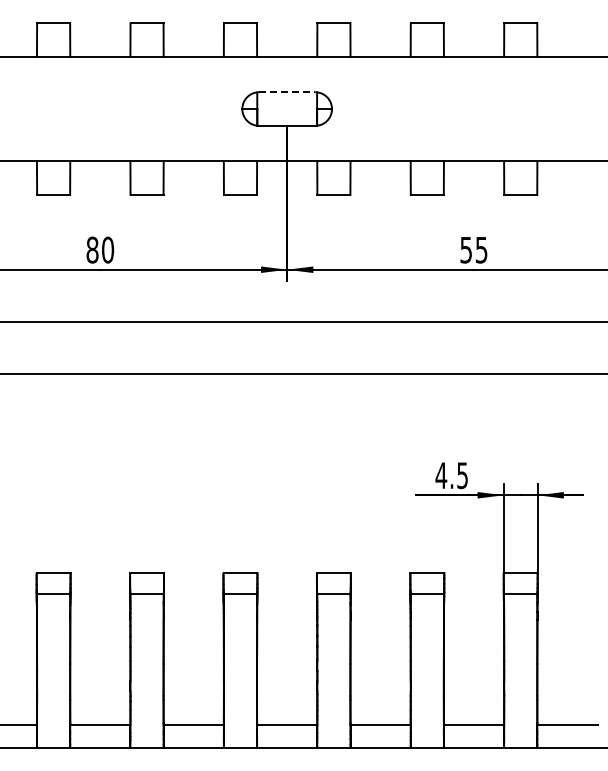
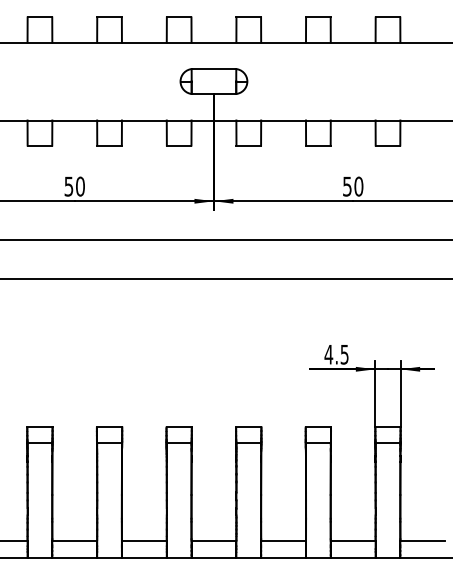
line: (287, 92) -> (214, 69), dashed -> solid
text: (92, 249) -> (68, 186), 80 -> 50
text: (481, 249) -> (358, 186), 55 -> 50

